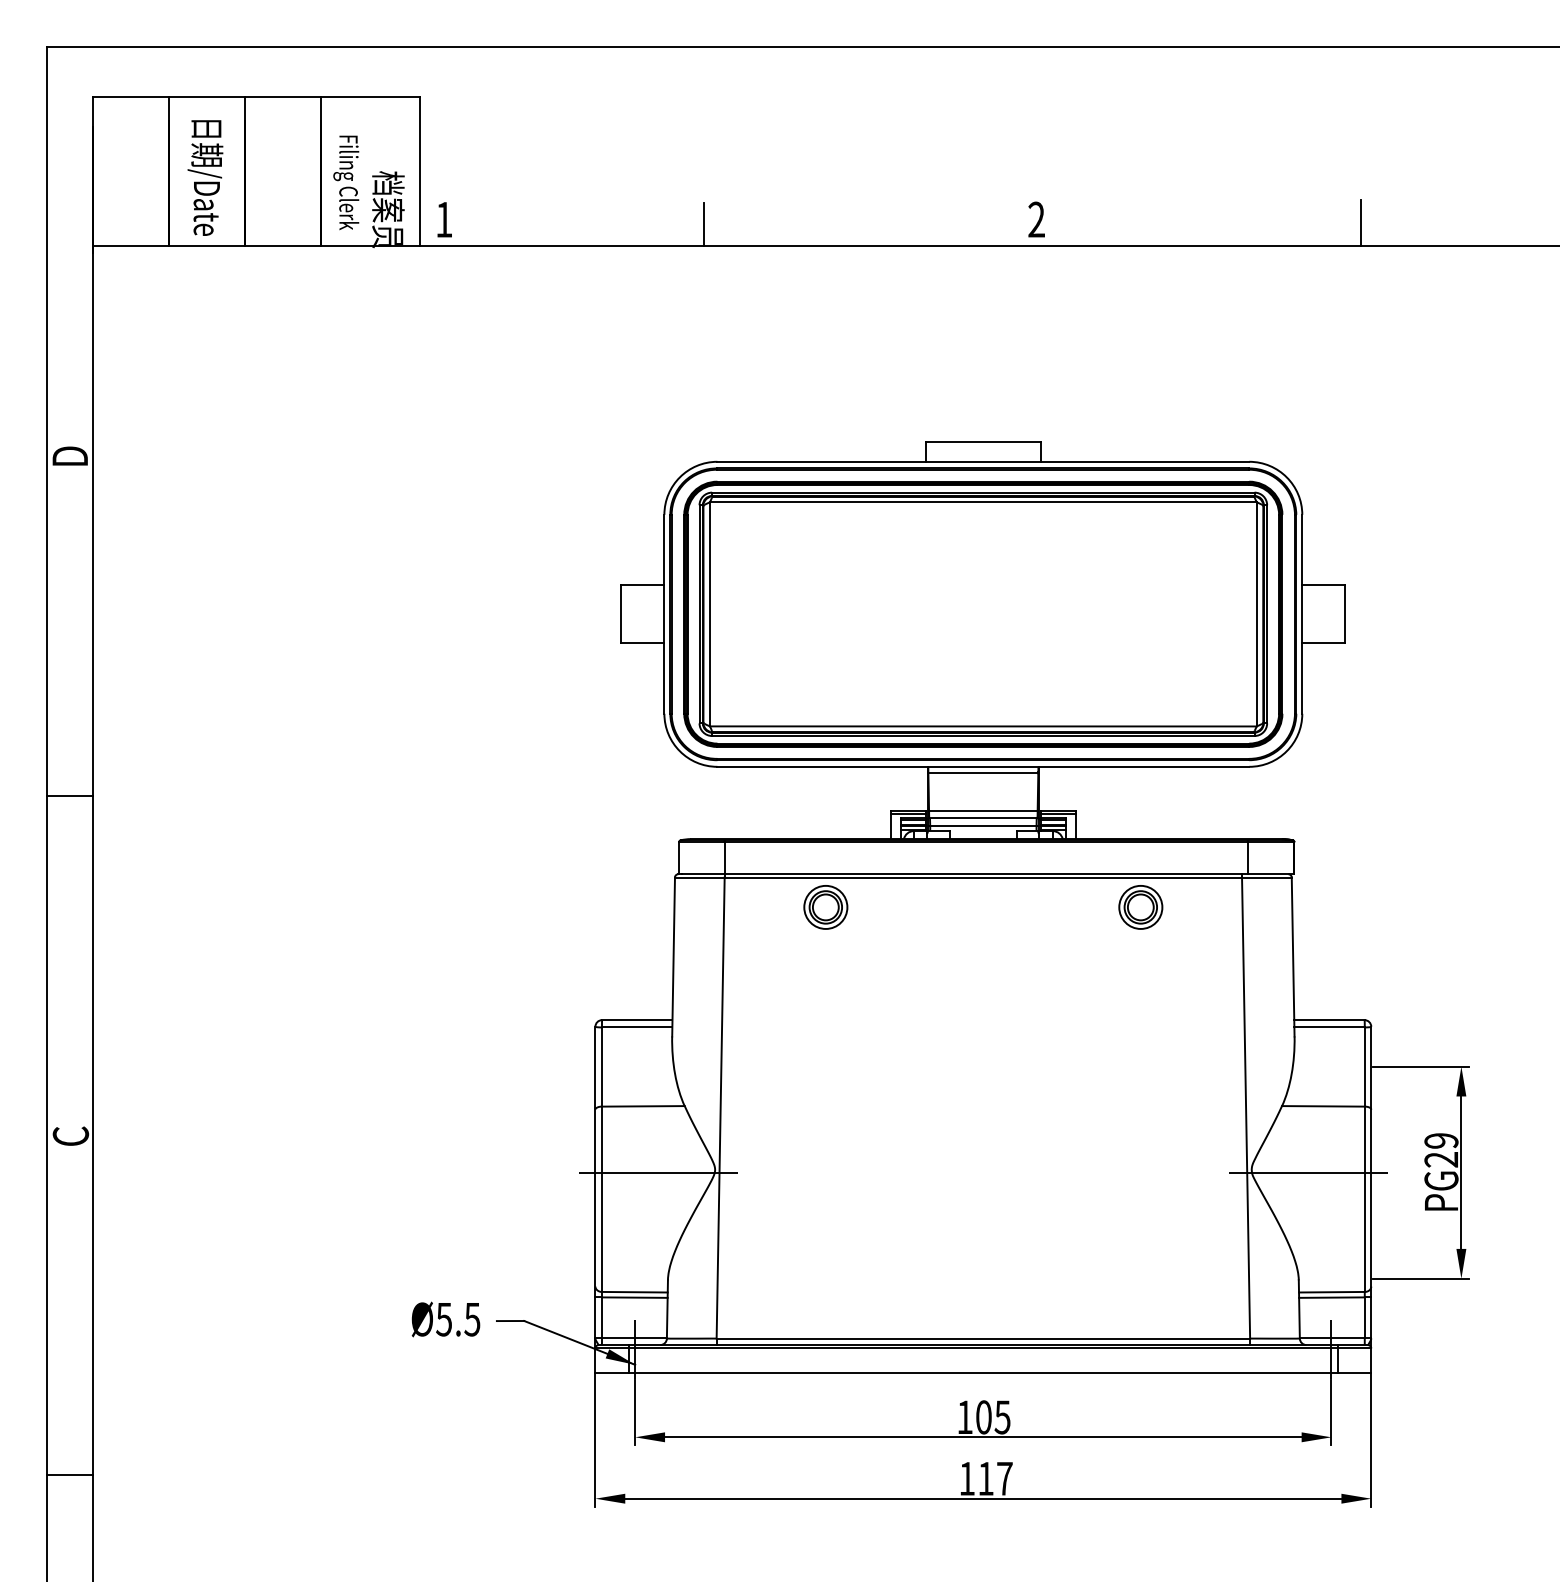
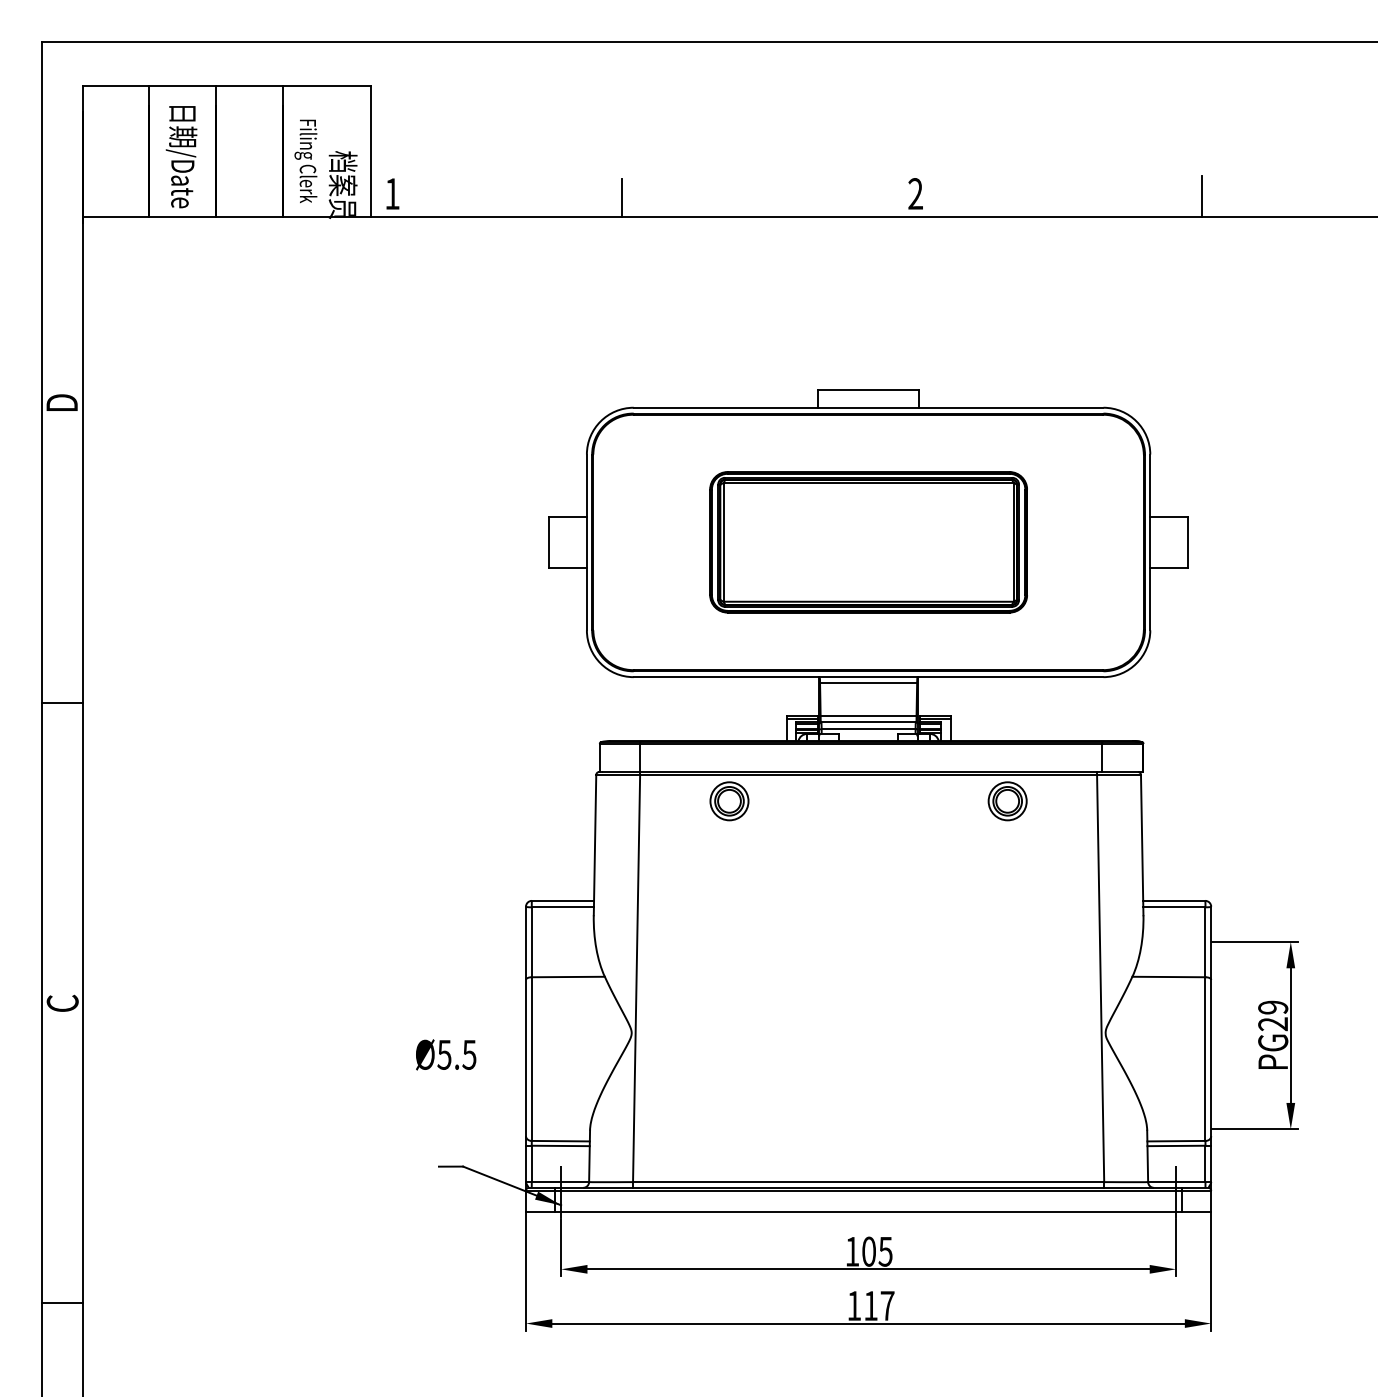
part: (983, 613) -> (868, 541), size x0.6
line: (658, 1172) -> (581, 1035), removed
line: (1307, 1172) -> (1154, 1035), removed
text: (445, 1319) -> (445, 1054), moved

